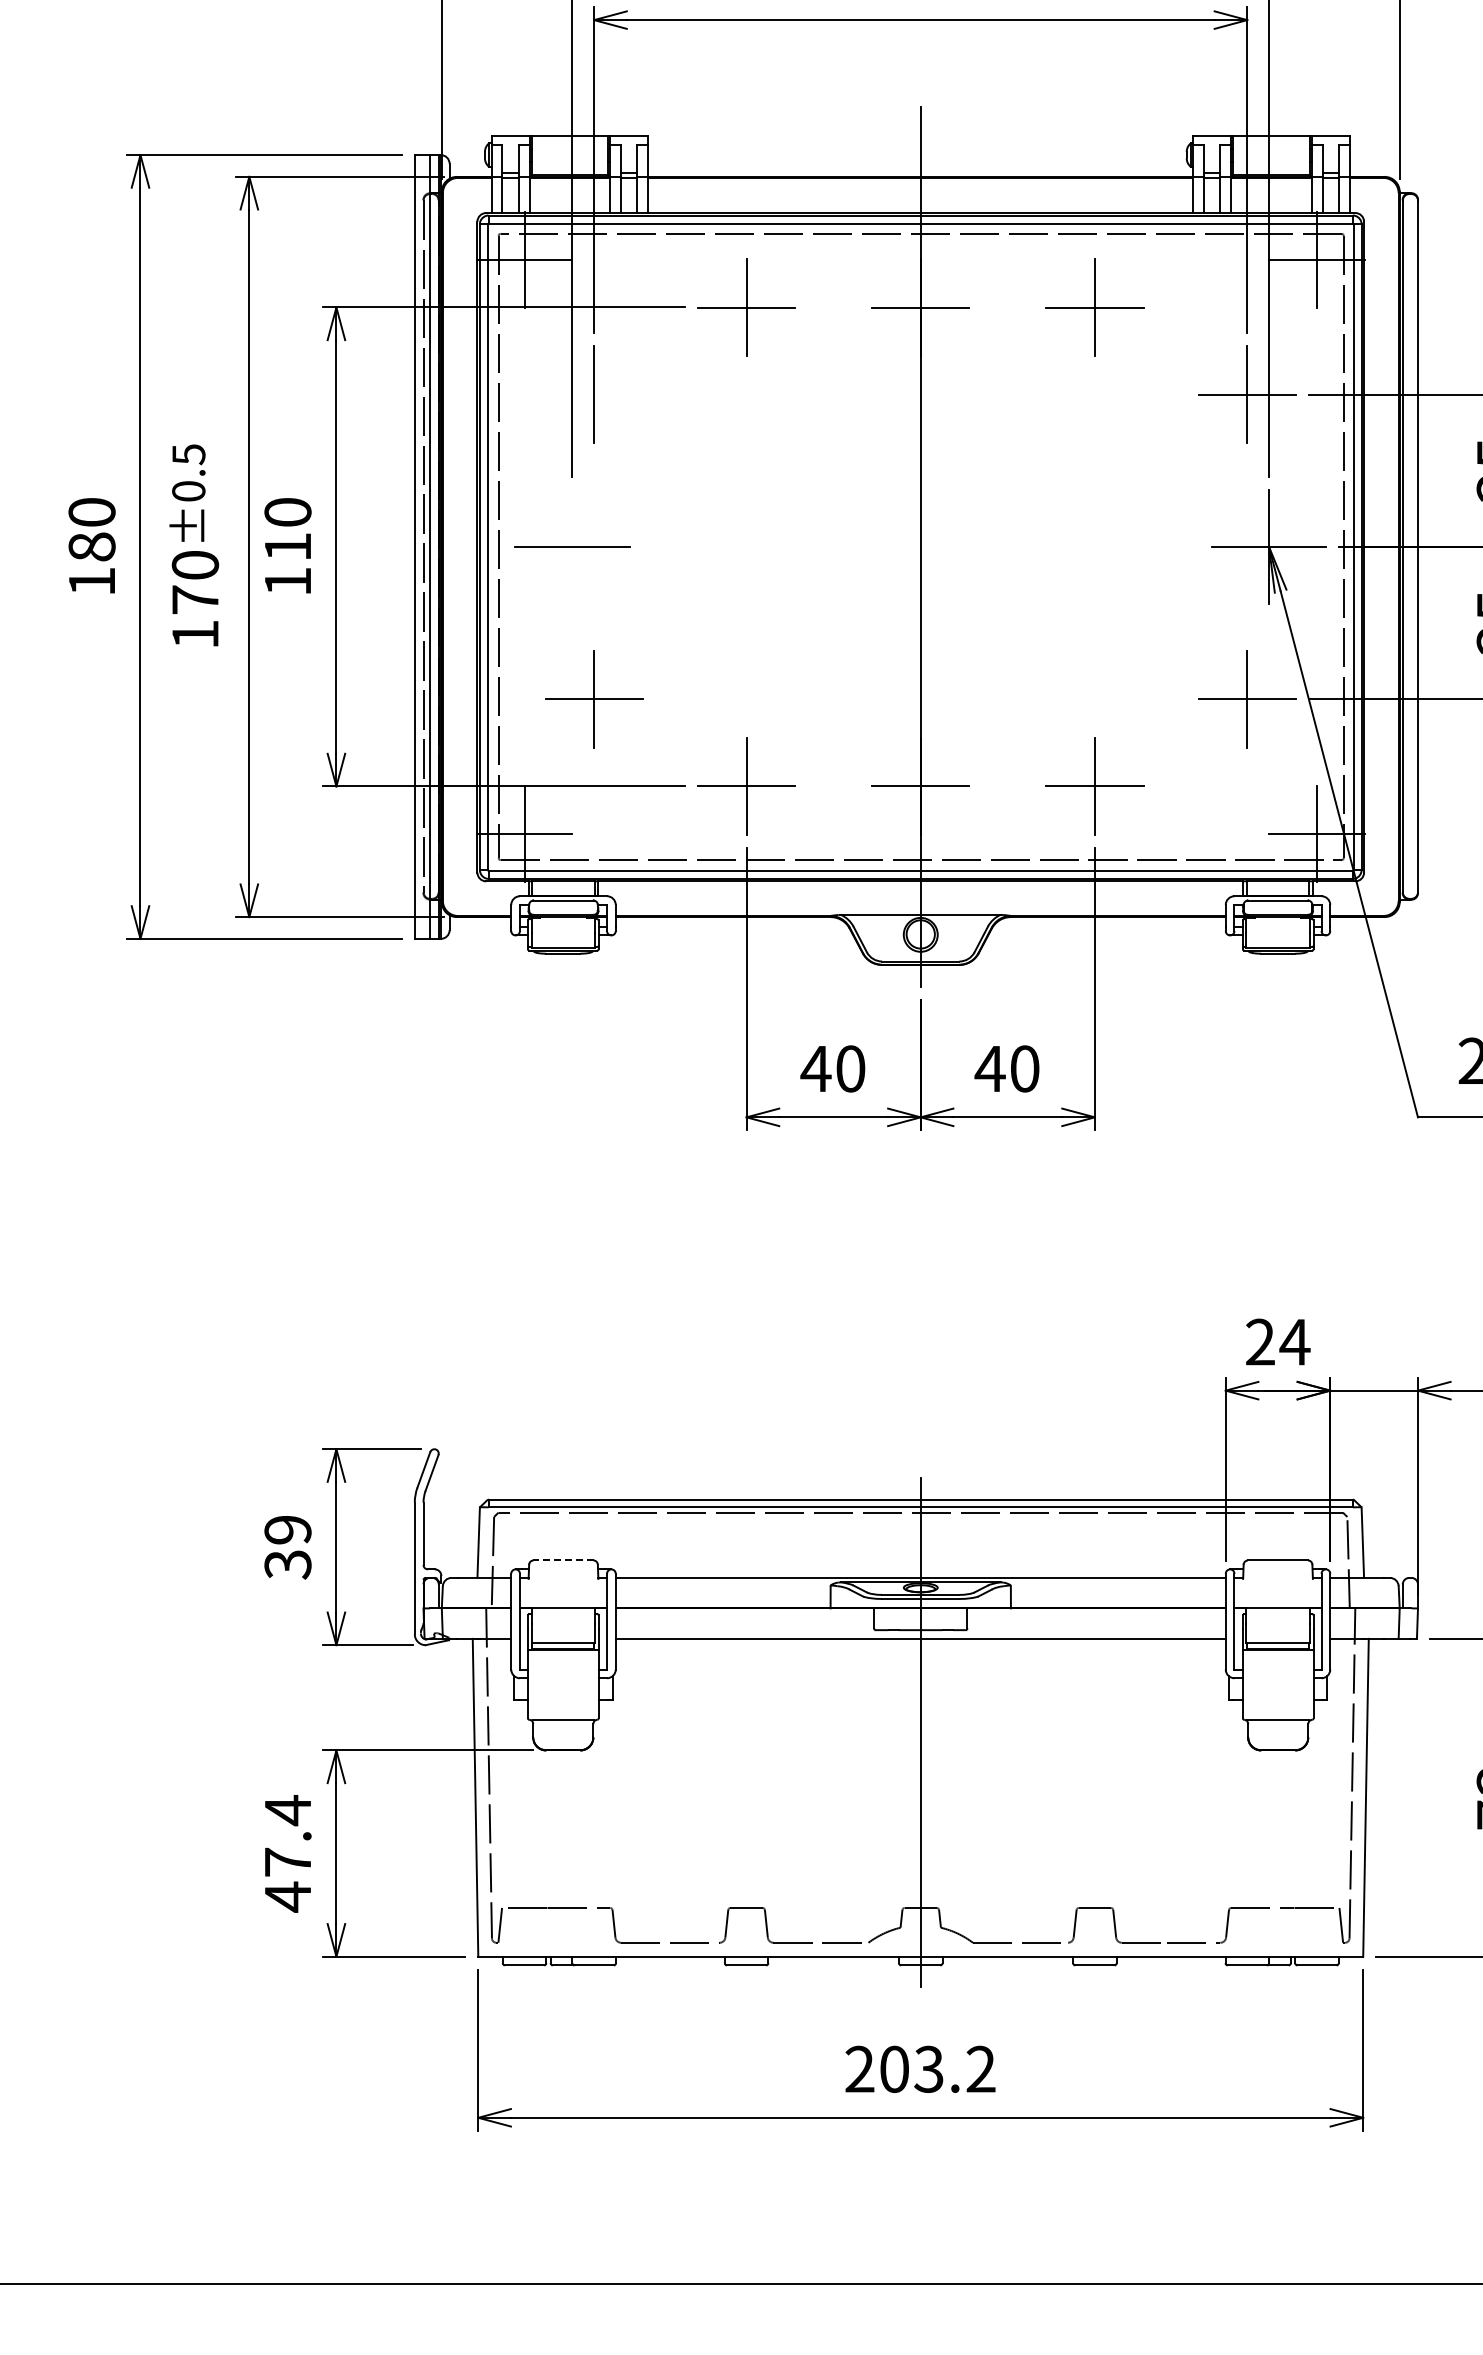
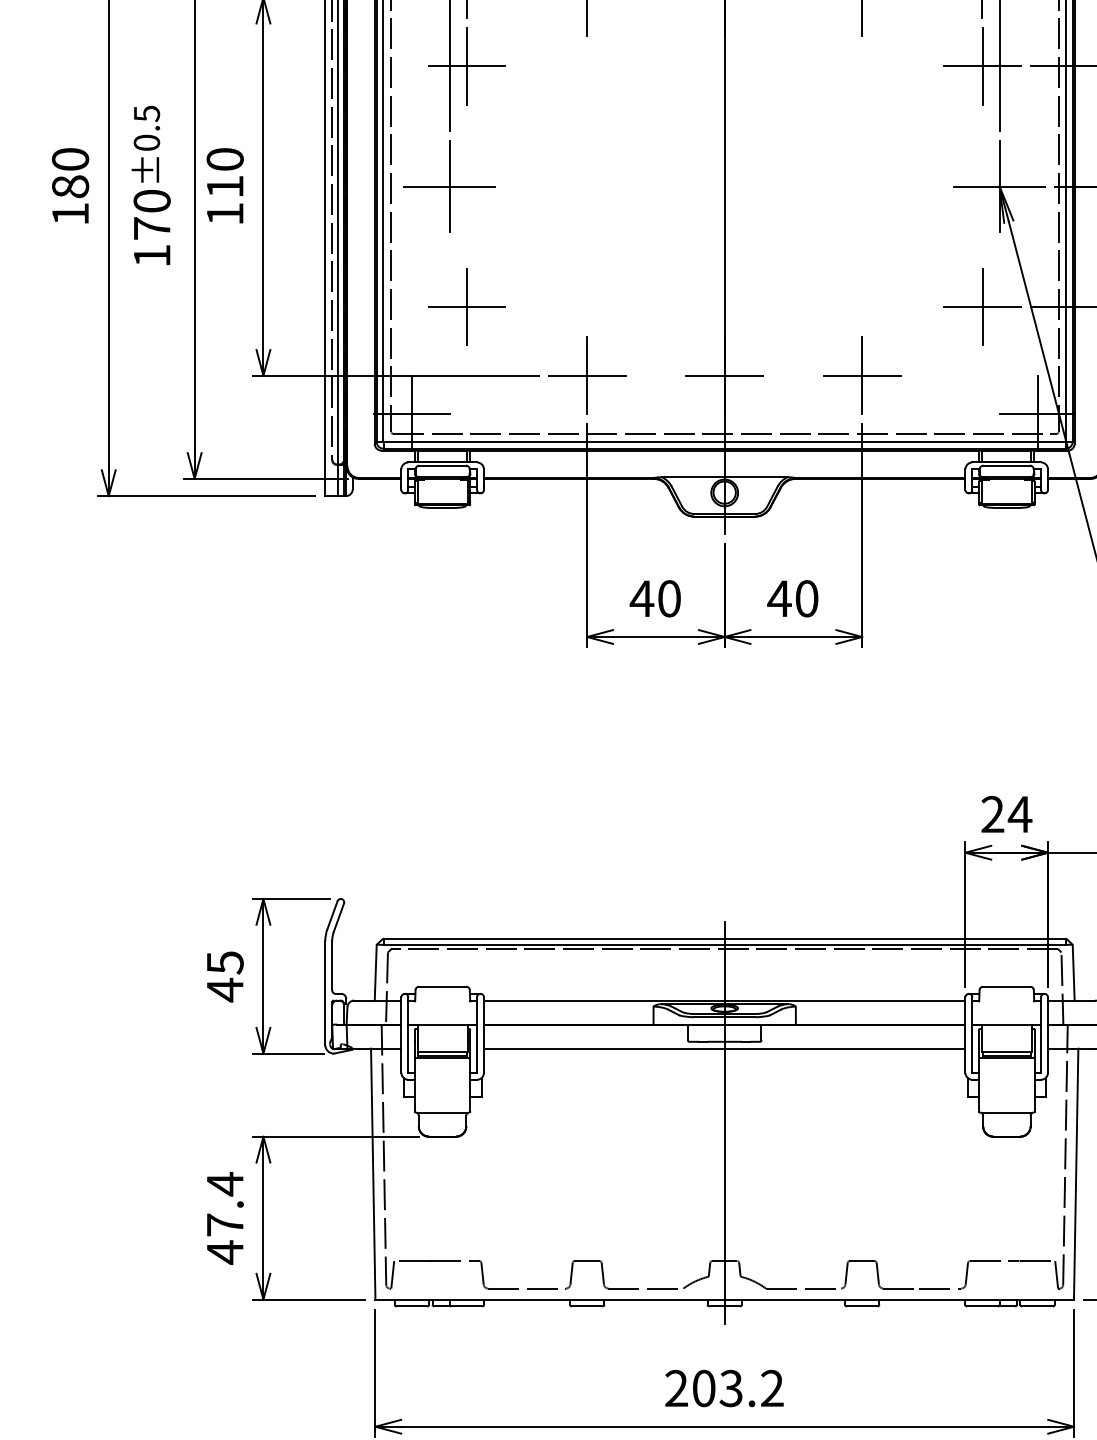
line: (593, 394) -> (466, 66), added
line: (572, 546) -> (449, 186), added
text: (287, 1547) -> (224, 976), 39 -> 45
line: (563, 1560) -> (442, 986), dashed -> solid

